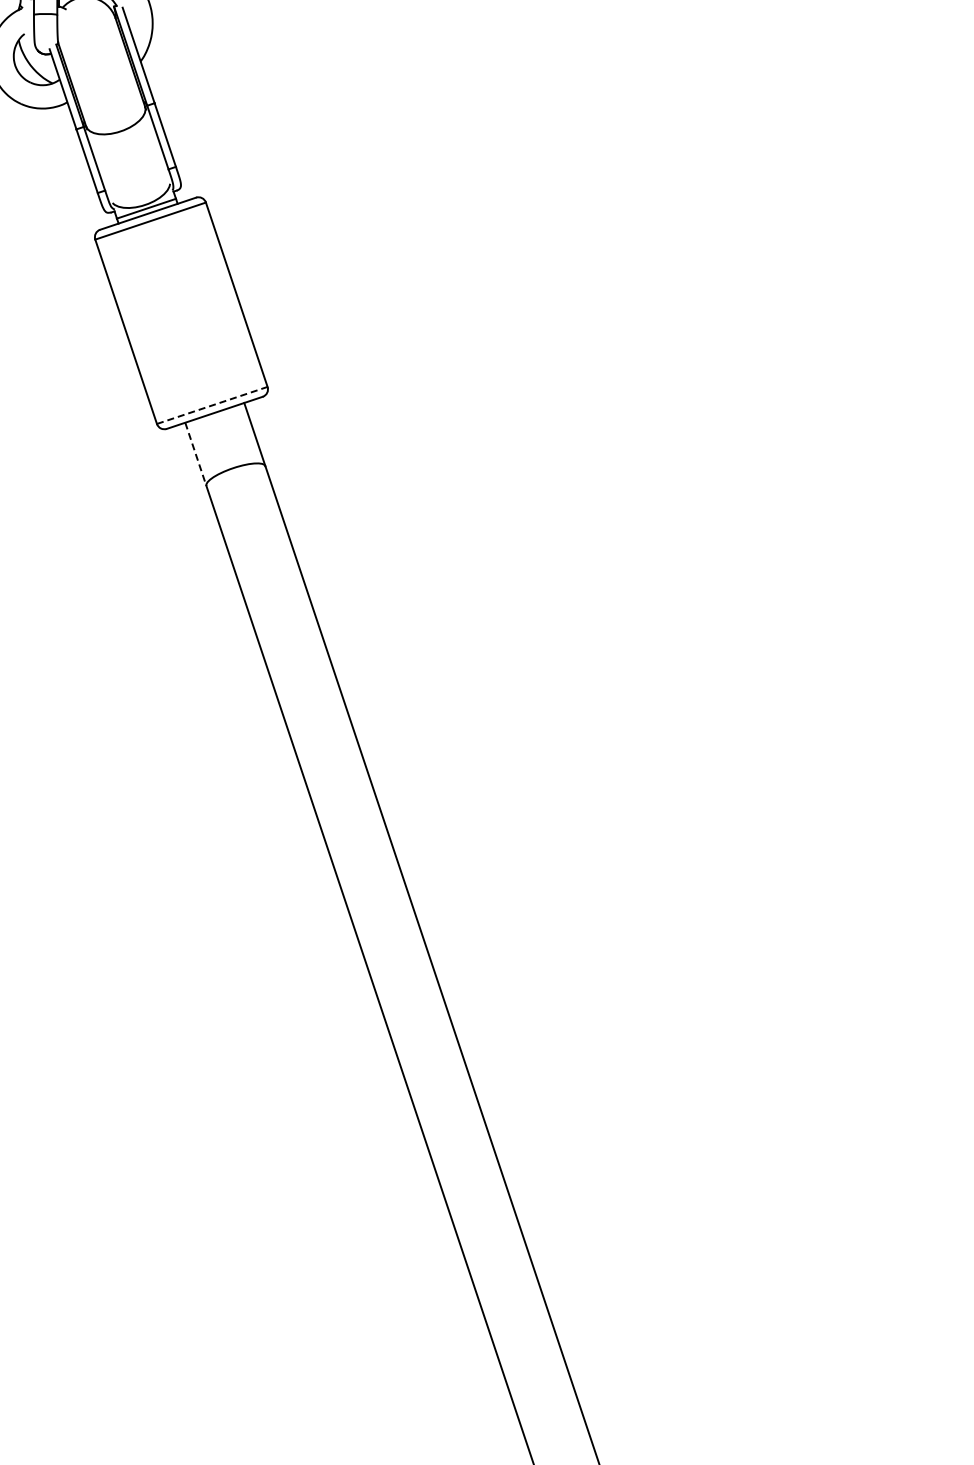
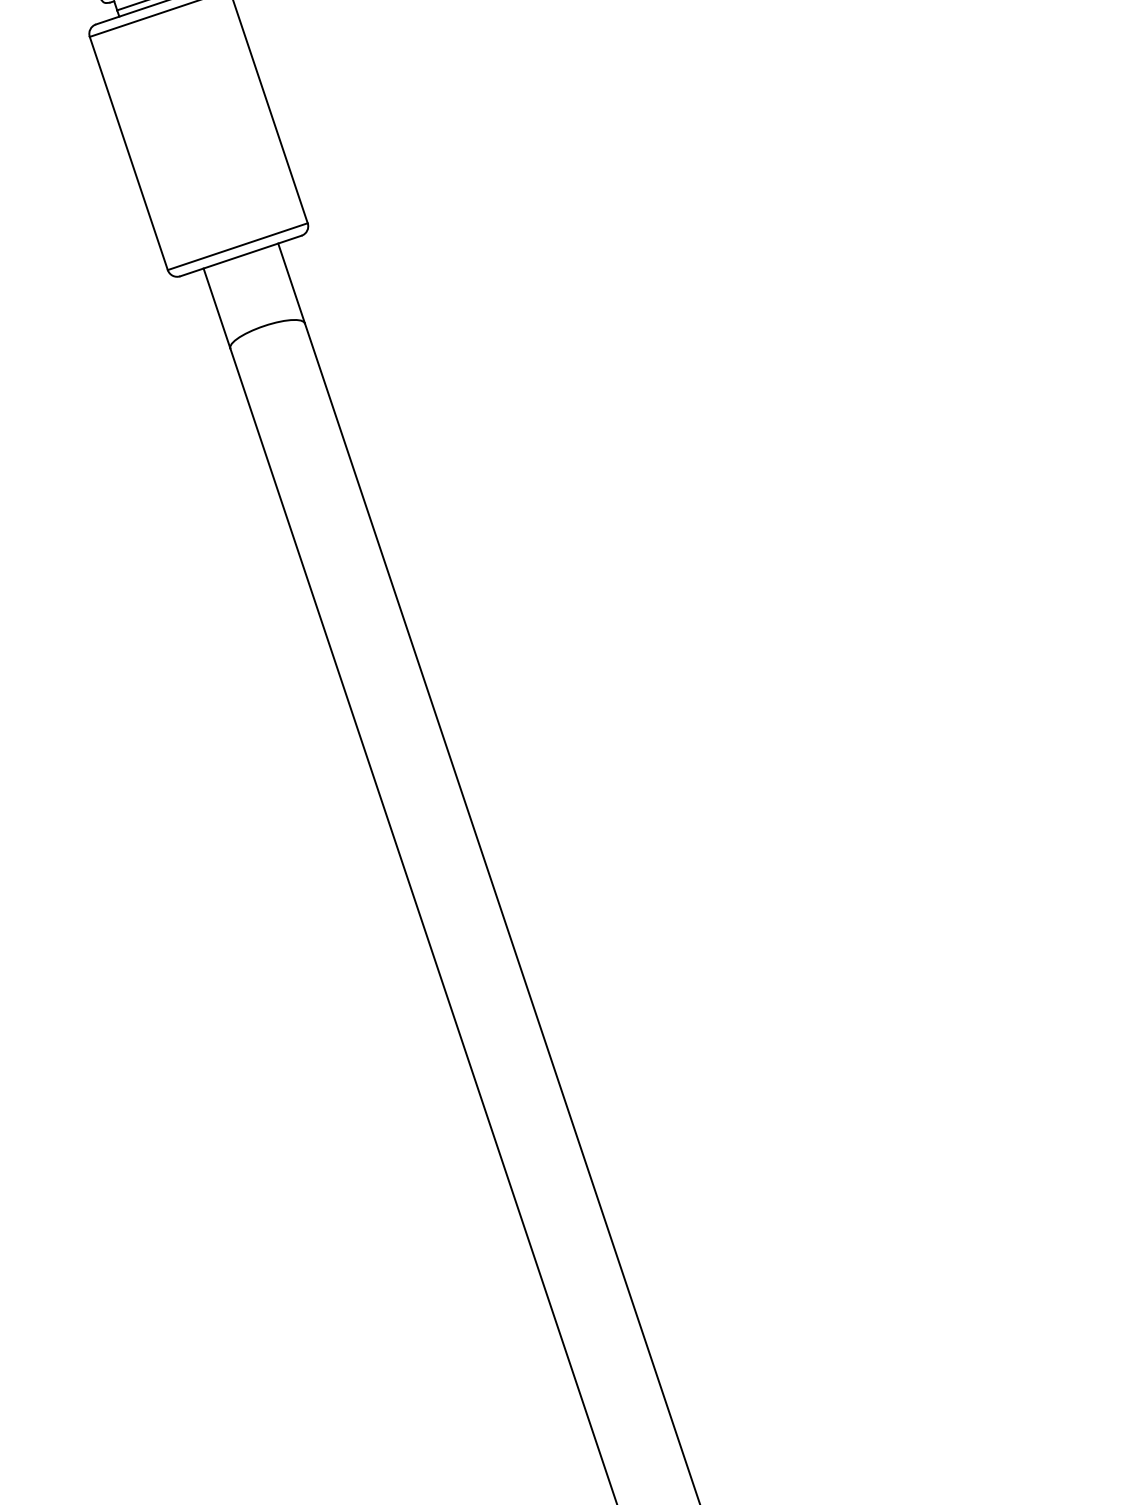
line: (212, 405) -> (238, 246), dashed -> solid
line: (196, 454) -> (217, 308), dashed -> solid

